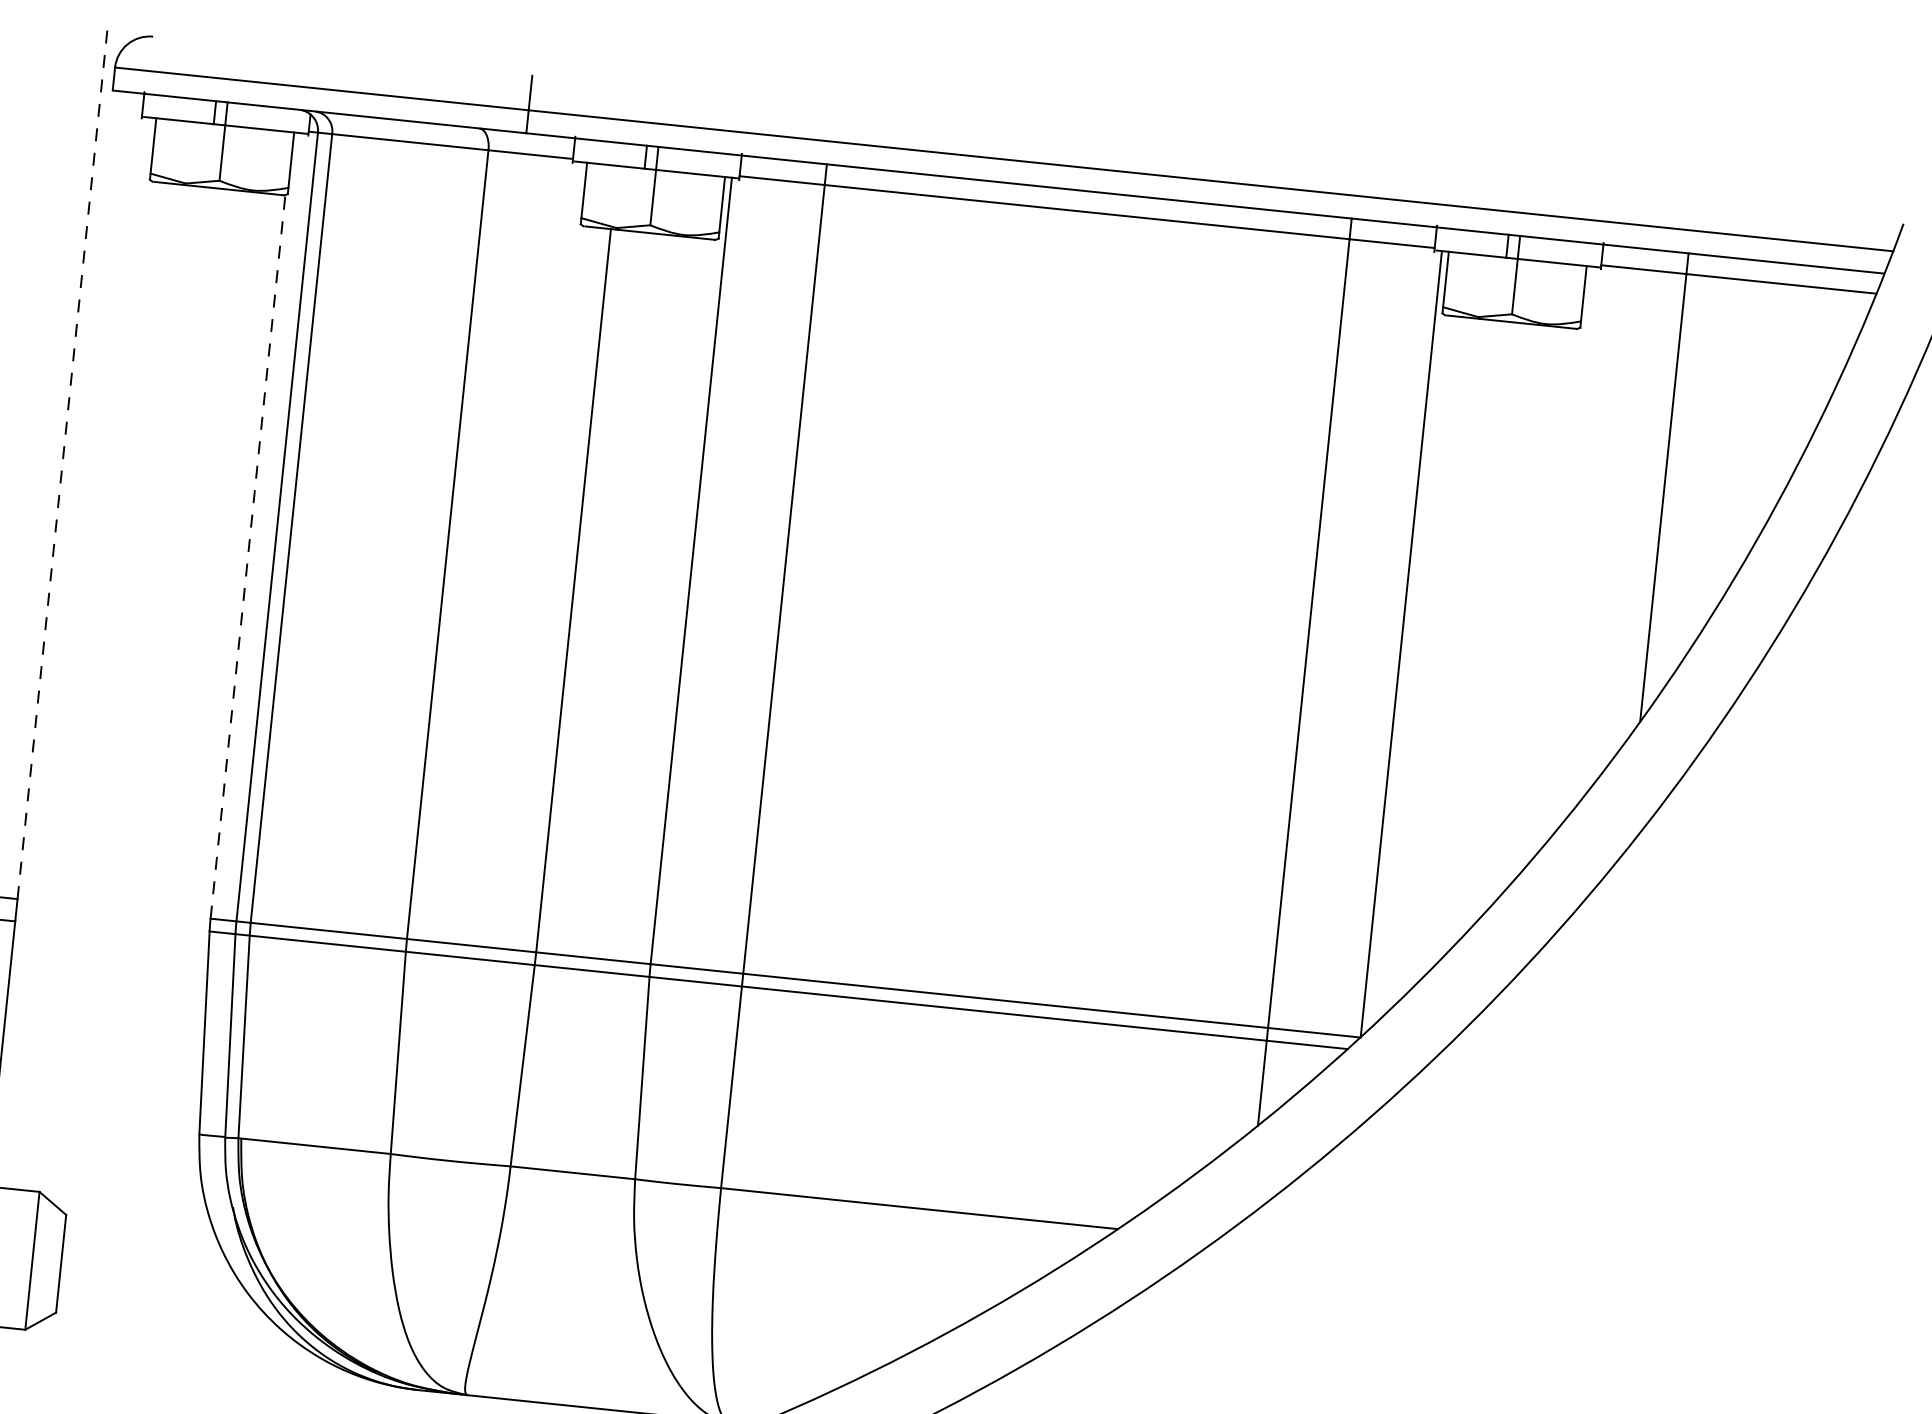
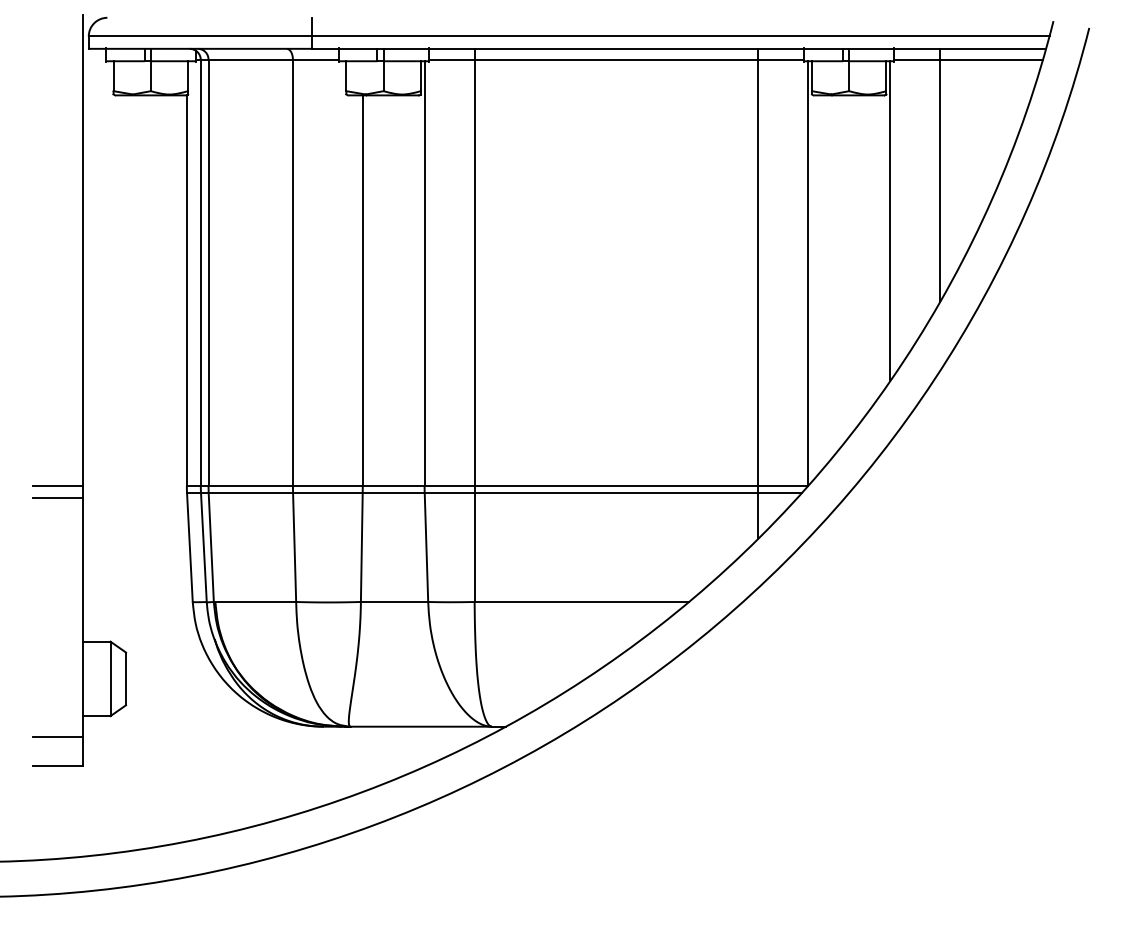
line: (62, 462) -> (82, 250), dashed -> solid
line: (247, 556) -> (186, 290), dashed -> solid
line: (1563, 563) -> (890, 221), added

